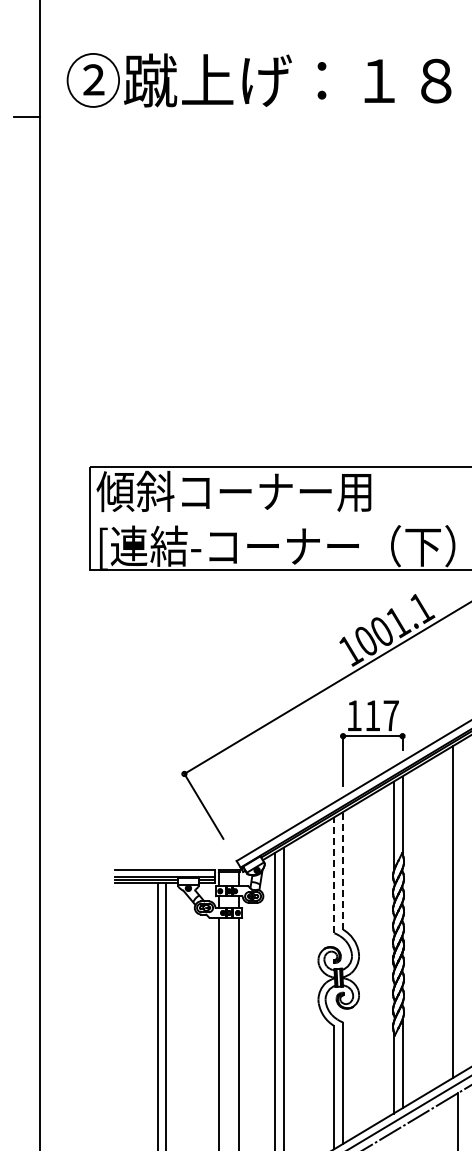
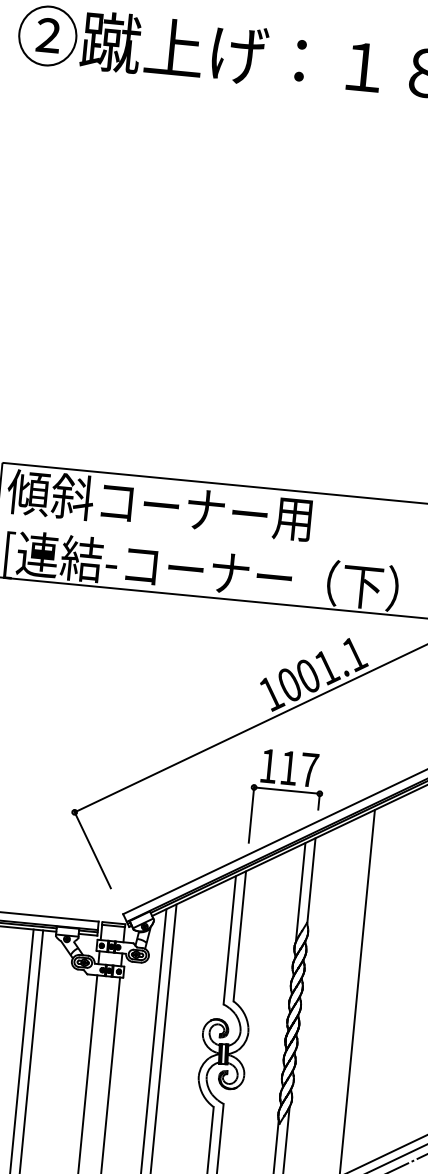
line: (343, 870) -> (240, 935), dashed -> solid
line: (334, 875) -> (229, 940), dashed -> solid

